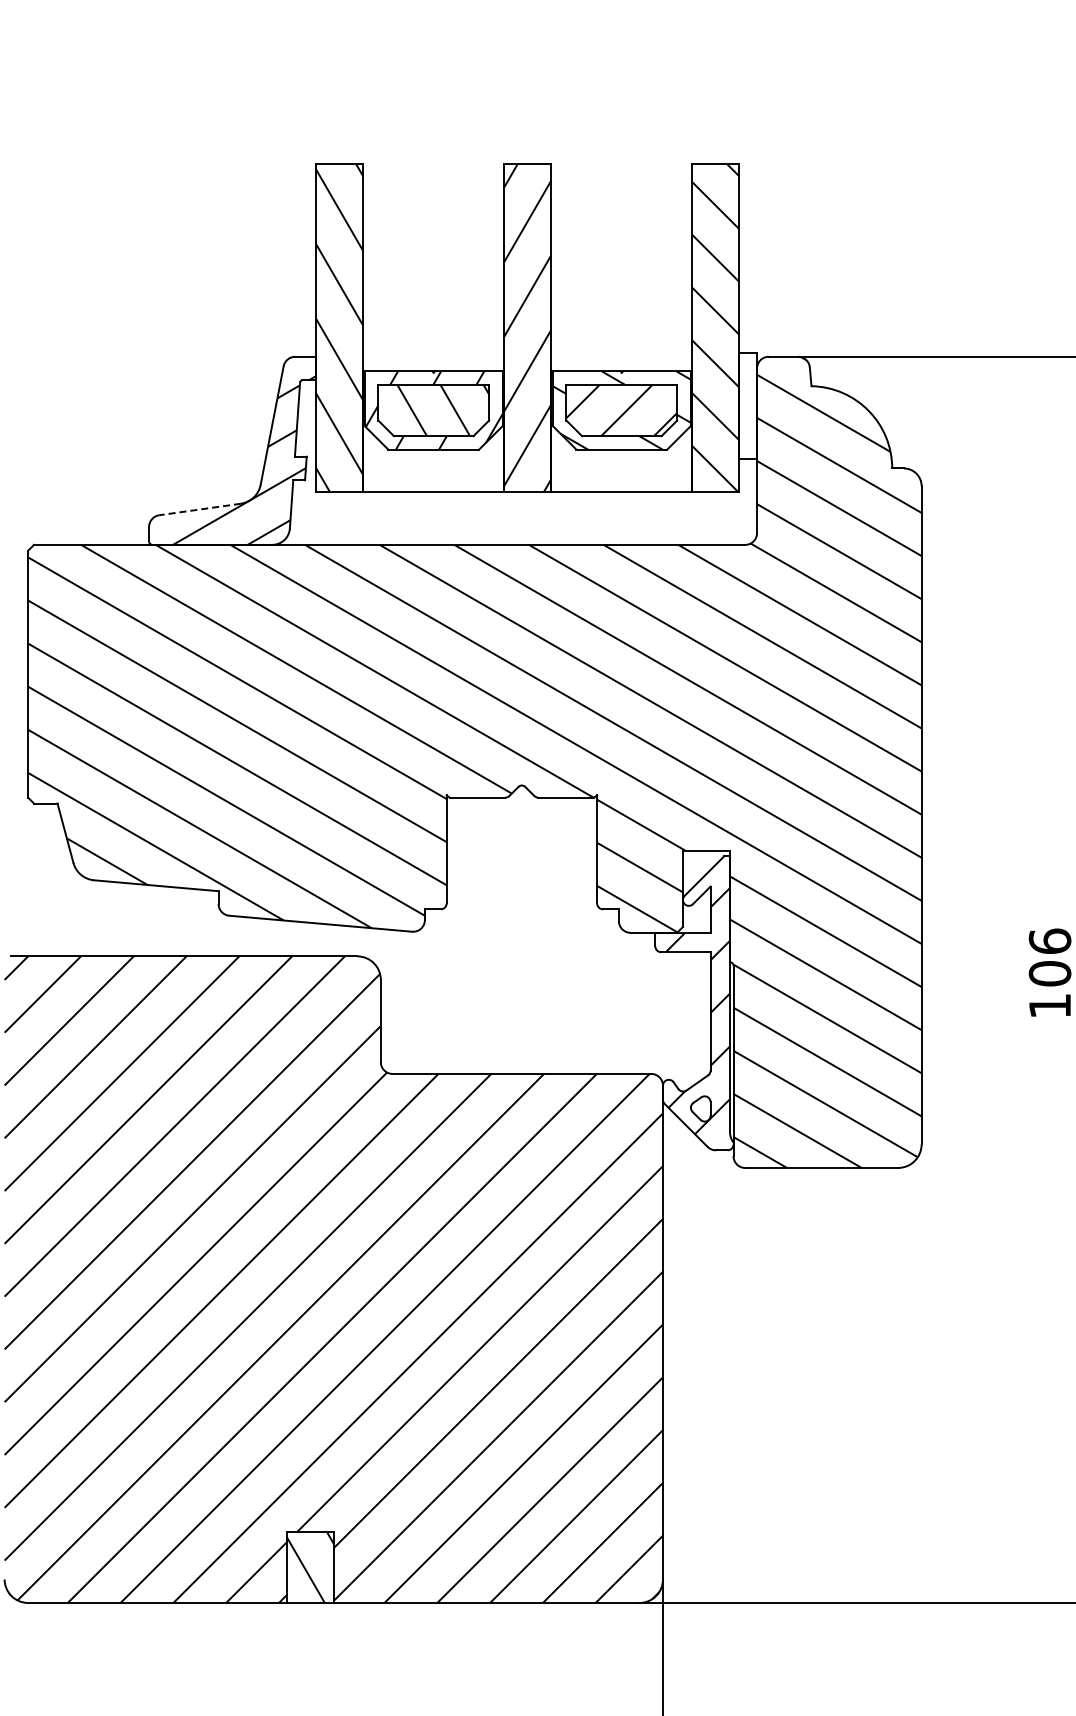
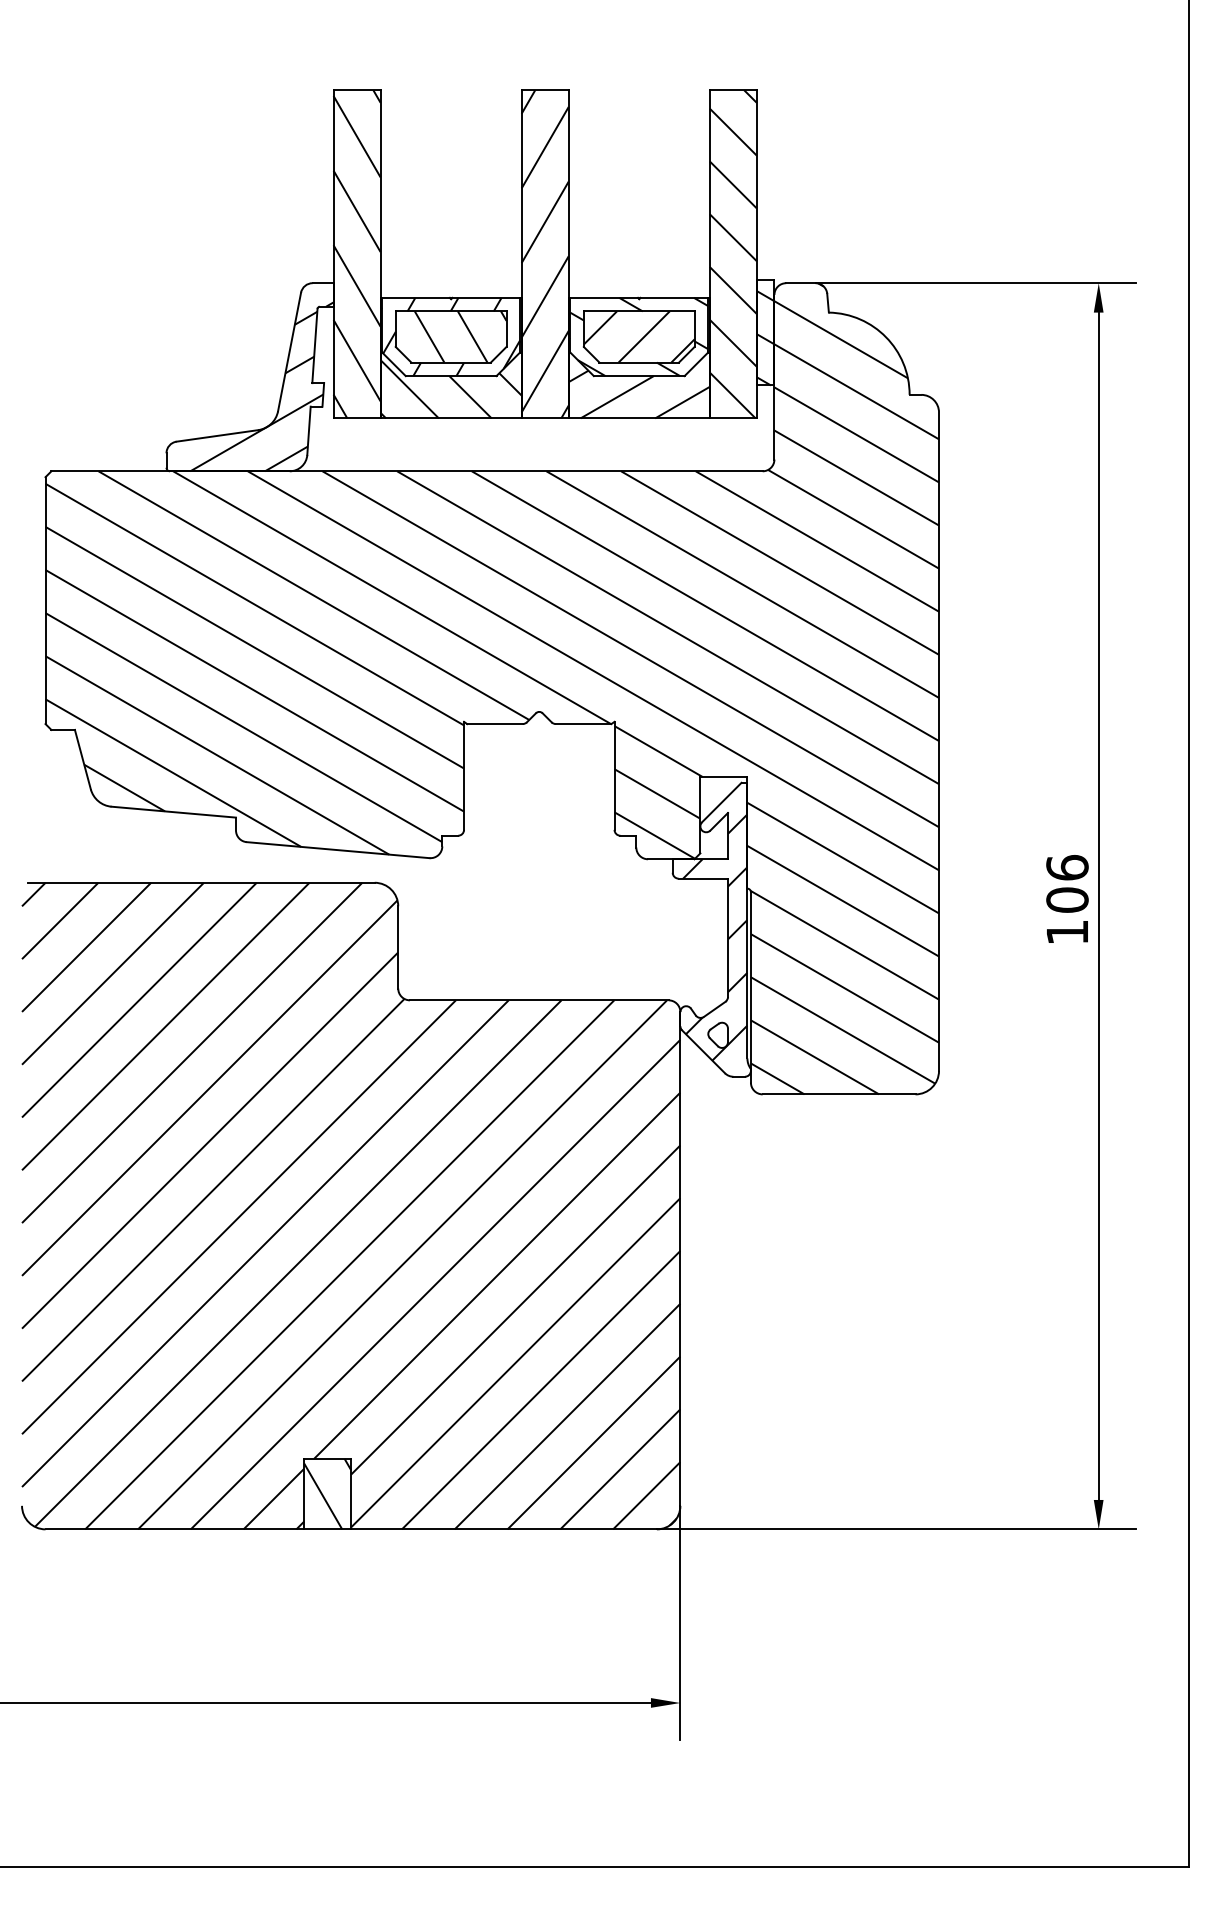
hatch: (748, 412) -> (765, 338), added
hatch: (621, 433) -> (638, 359), added
hatch: (433, 436) -> (450, 362), added
line: (199, 509) -> (216, 435), dashed -> solid

